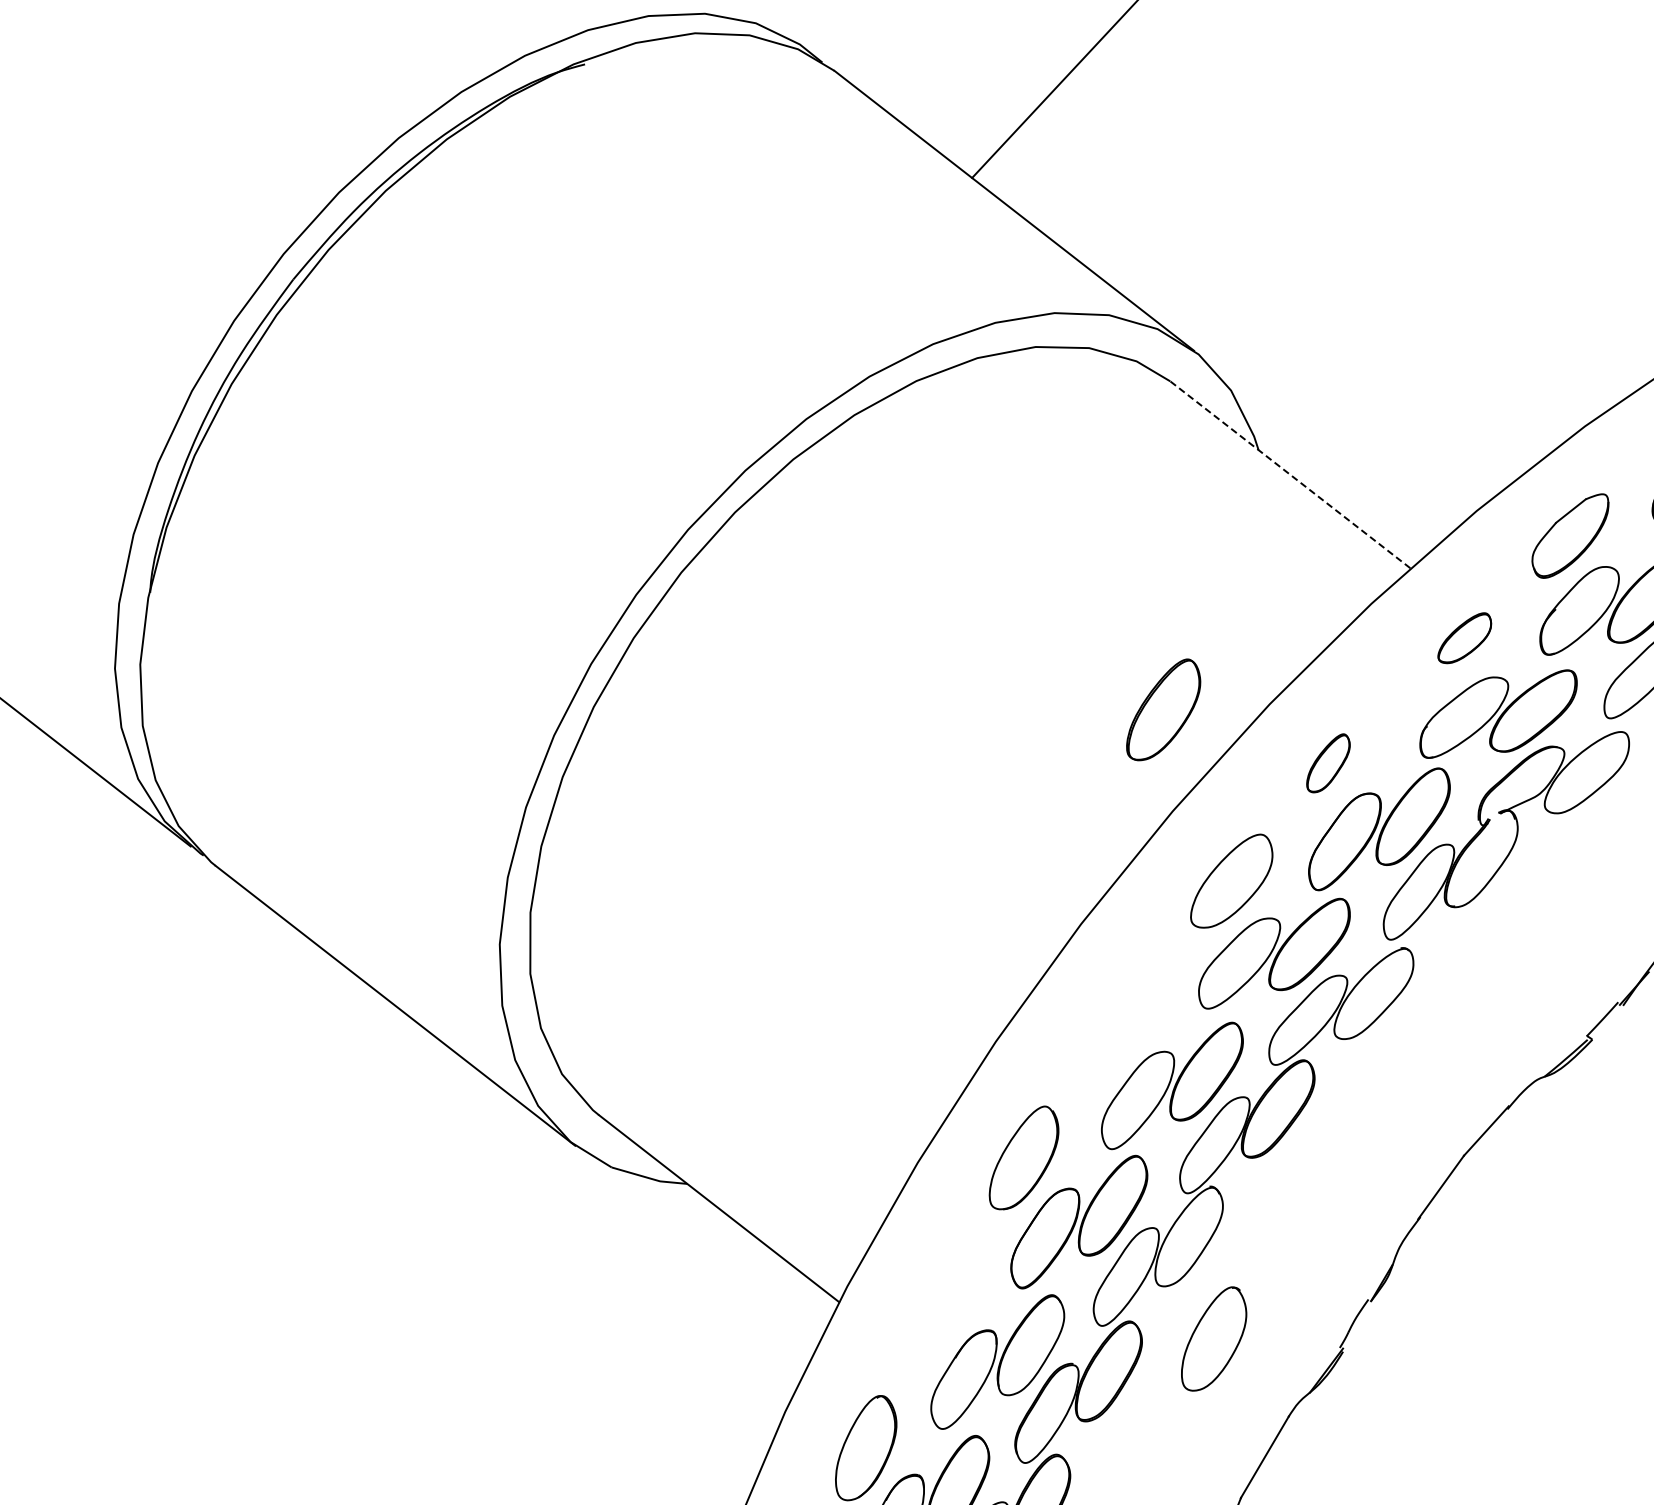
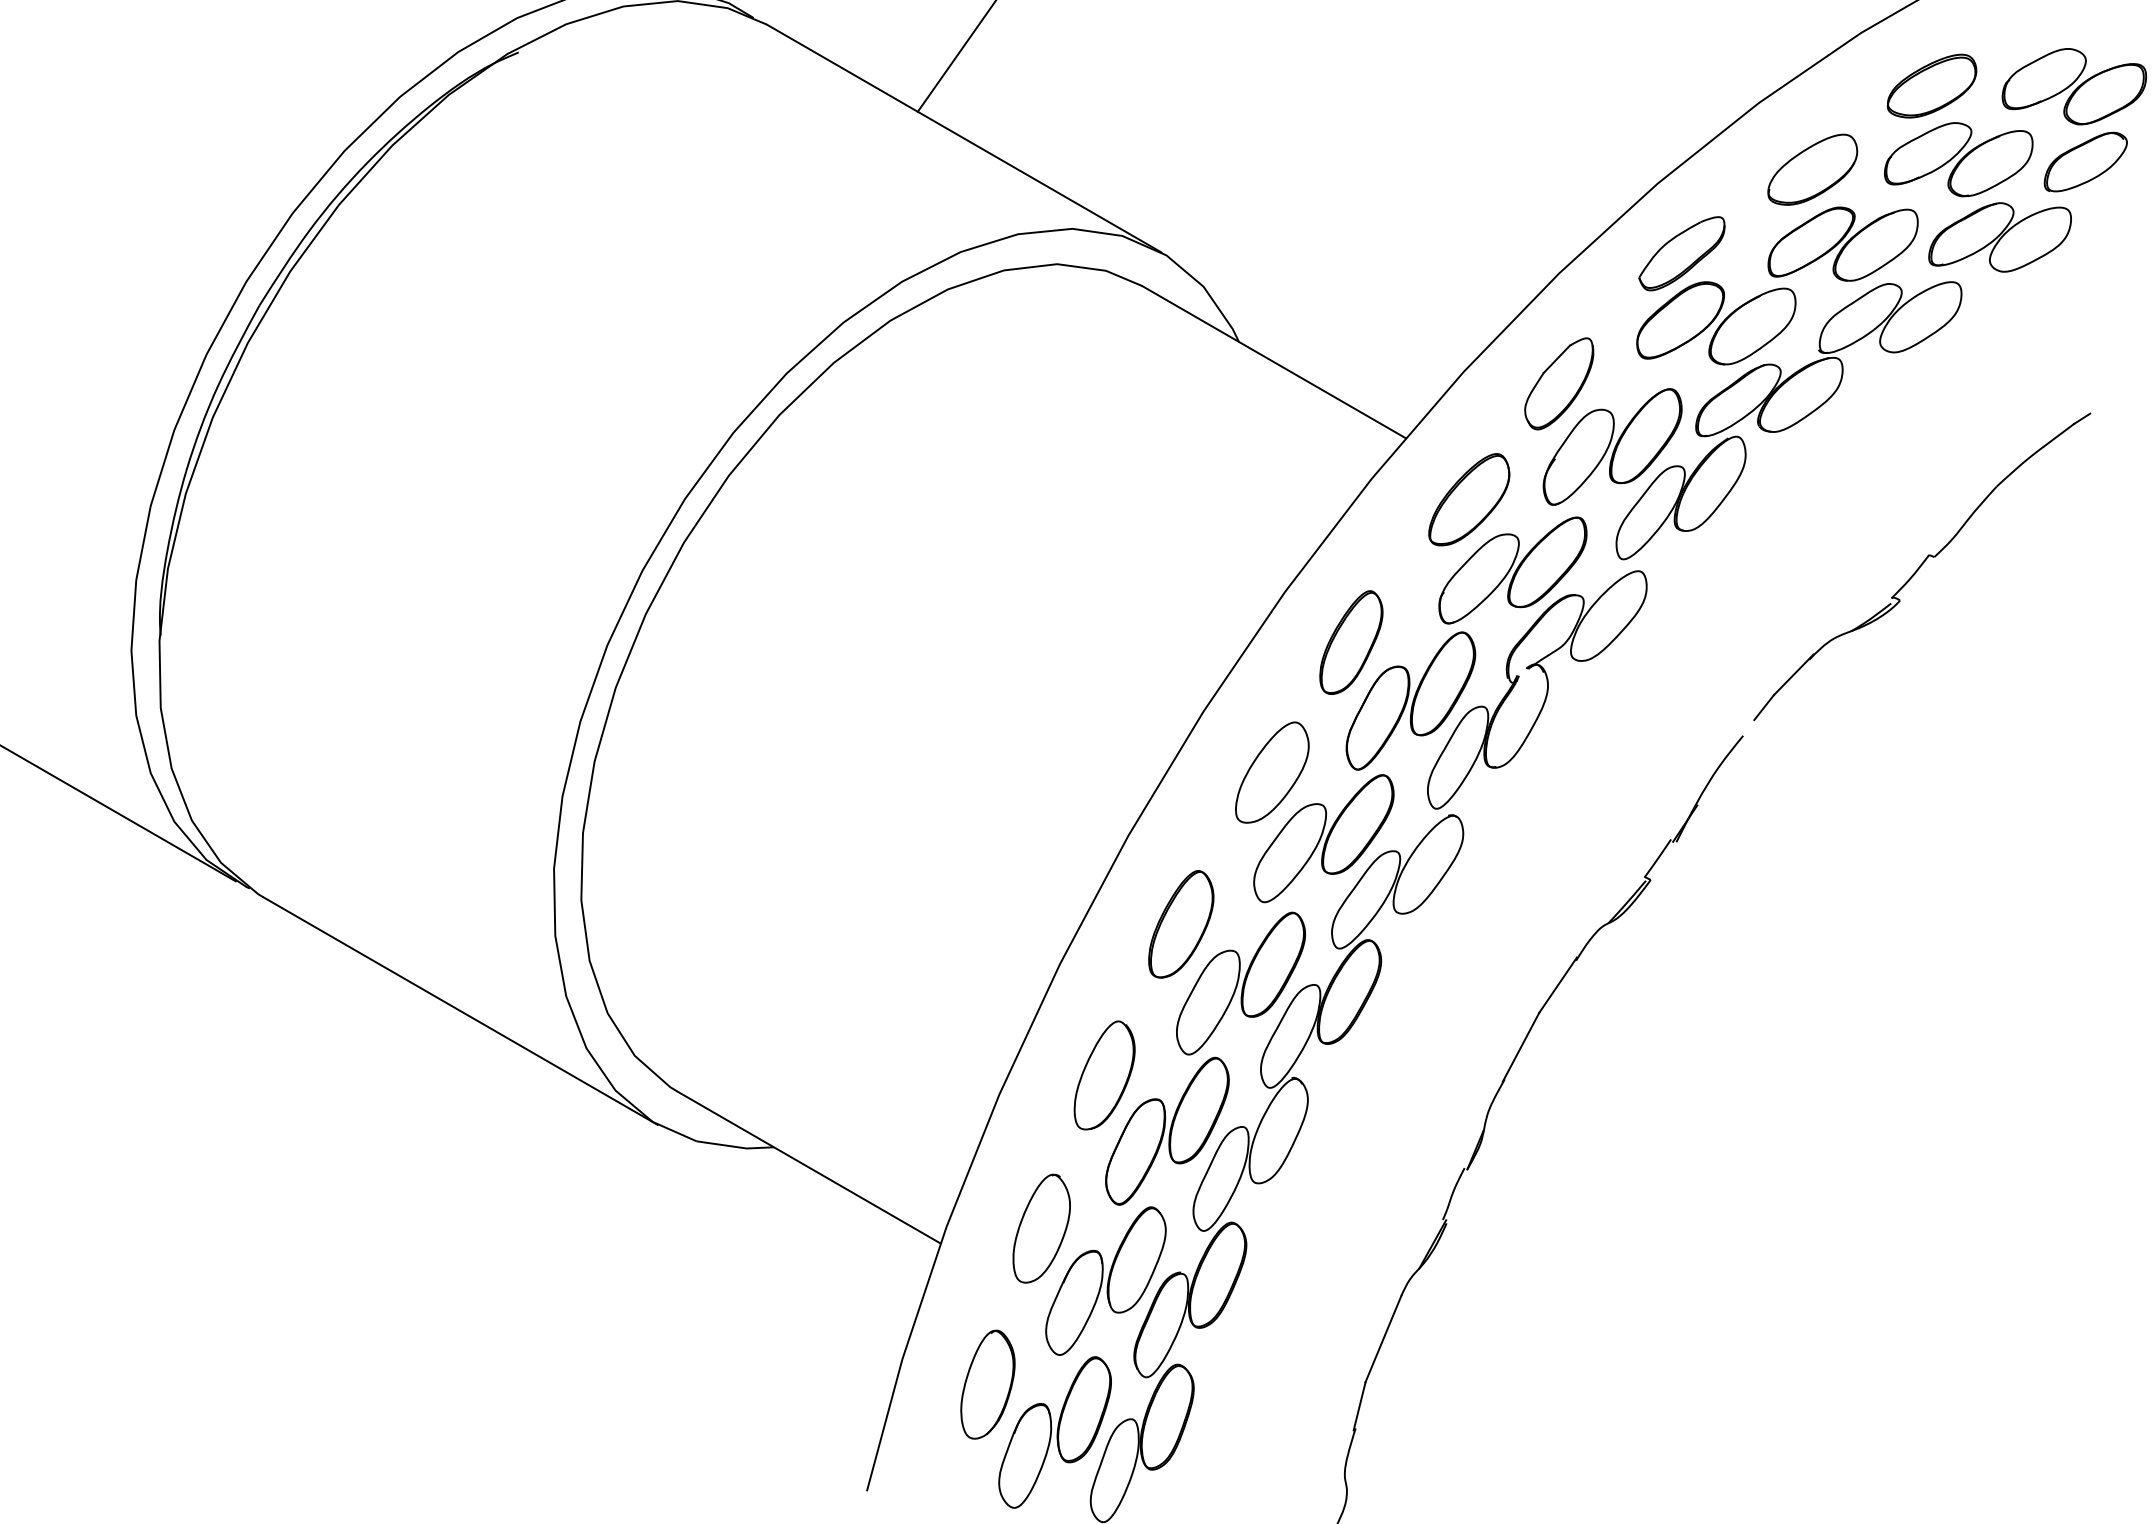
line: (1290, 474) -> (1273, 361), dashed -> solid
part: (1465, 637) -> (1469, 499), size x1.67
part: (1164, 710) -> (1181, 924), moved
part: (1328, 763) -> (1351, 642), size x1.67
part: (1214, 1339) -> (1041, 1228), moved

